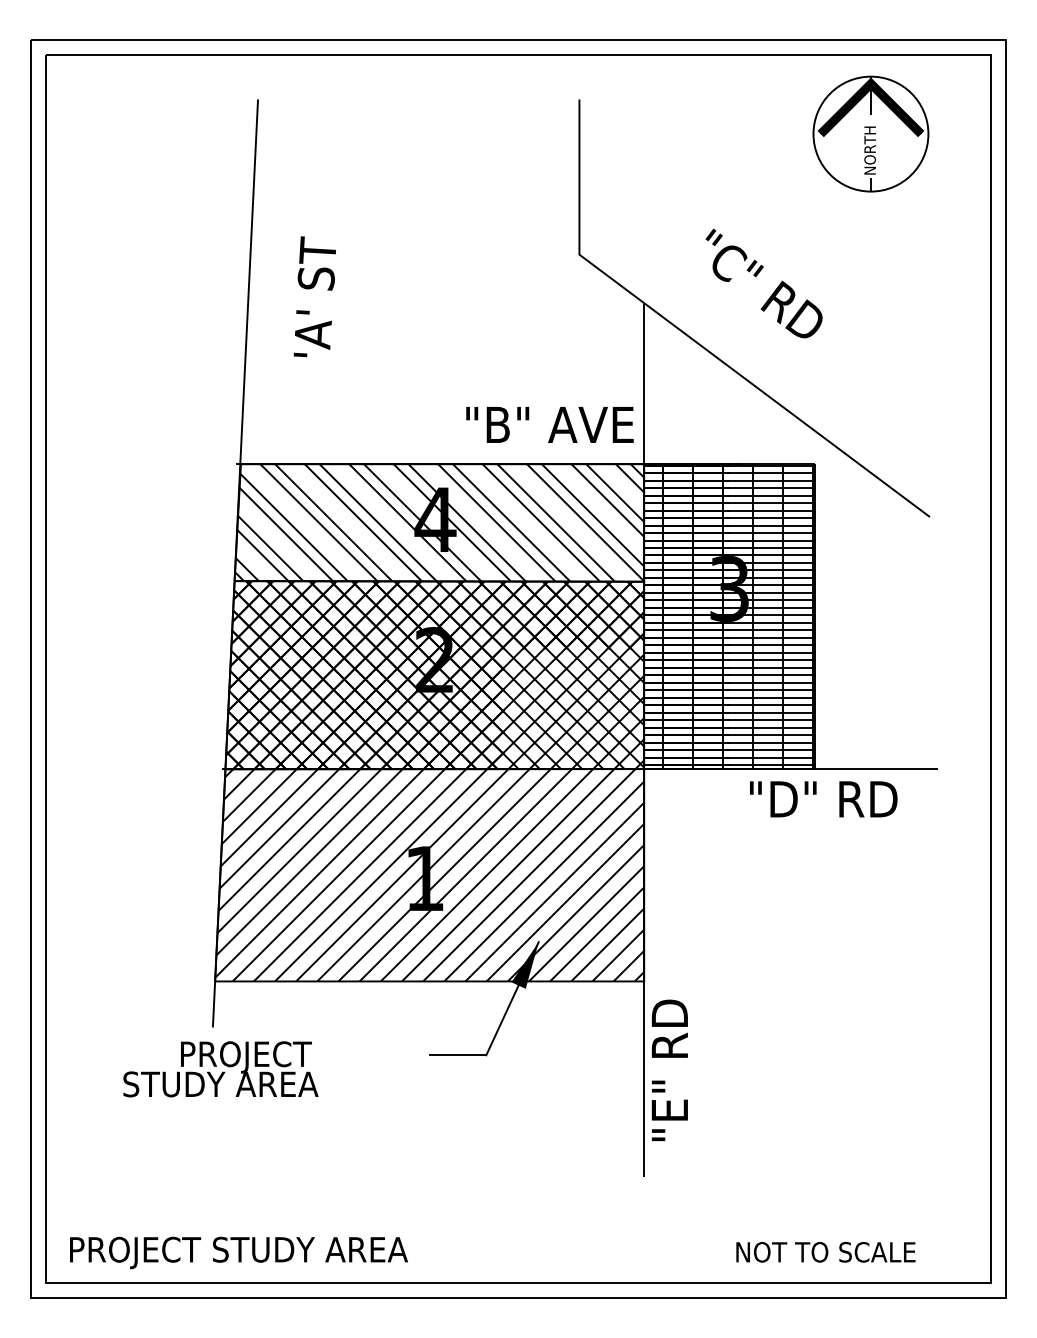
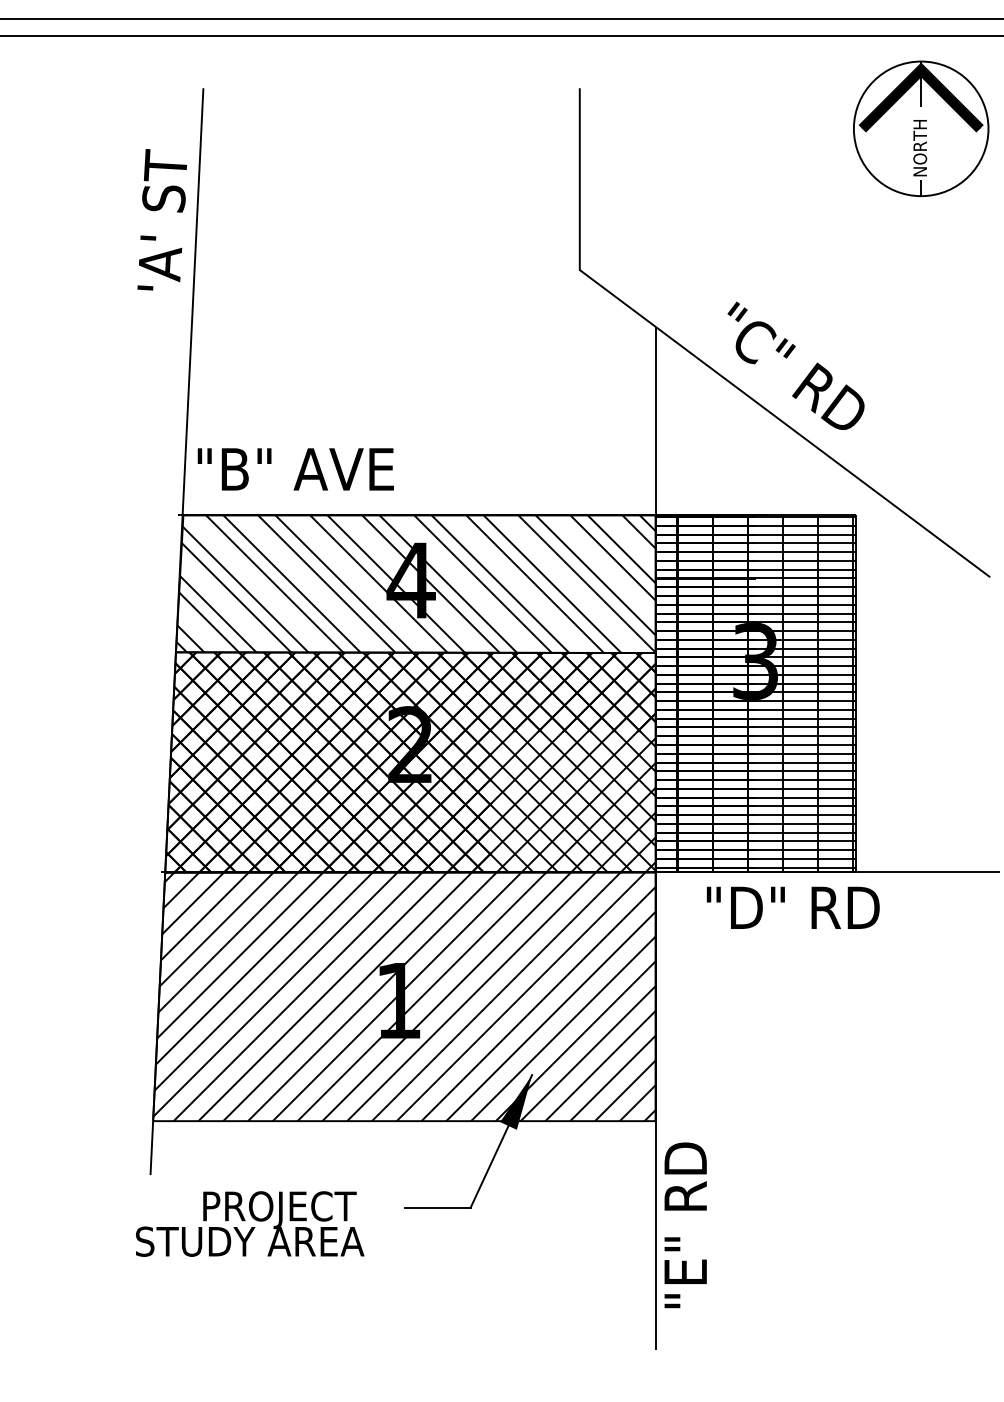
text: (763, 283) -> (795, 365), moved
text: (314, 296) -> (161, 219), moved
text: (549, 424) -> (295, 468), moved
text: (823, 799) -> (792, 908), moved
text: (220, 1069) -> (249, 1224), moved

